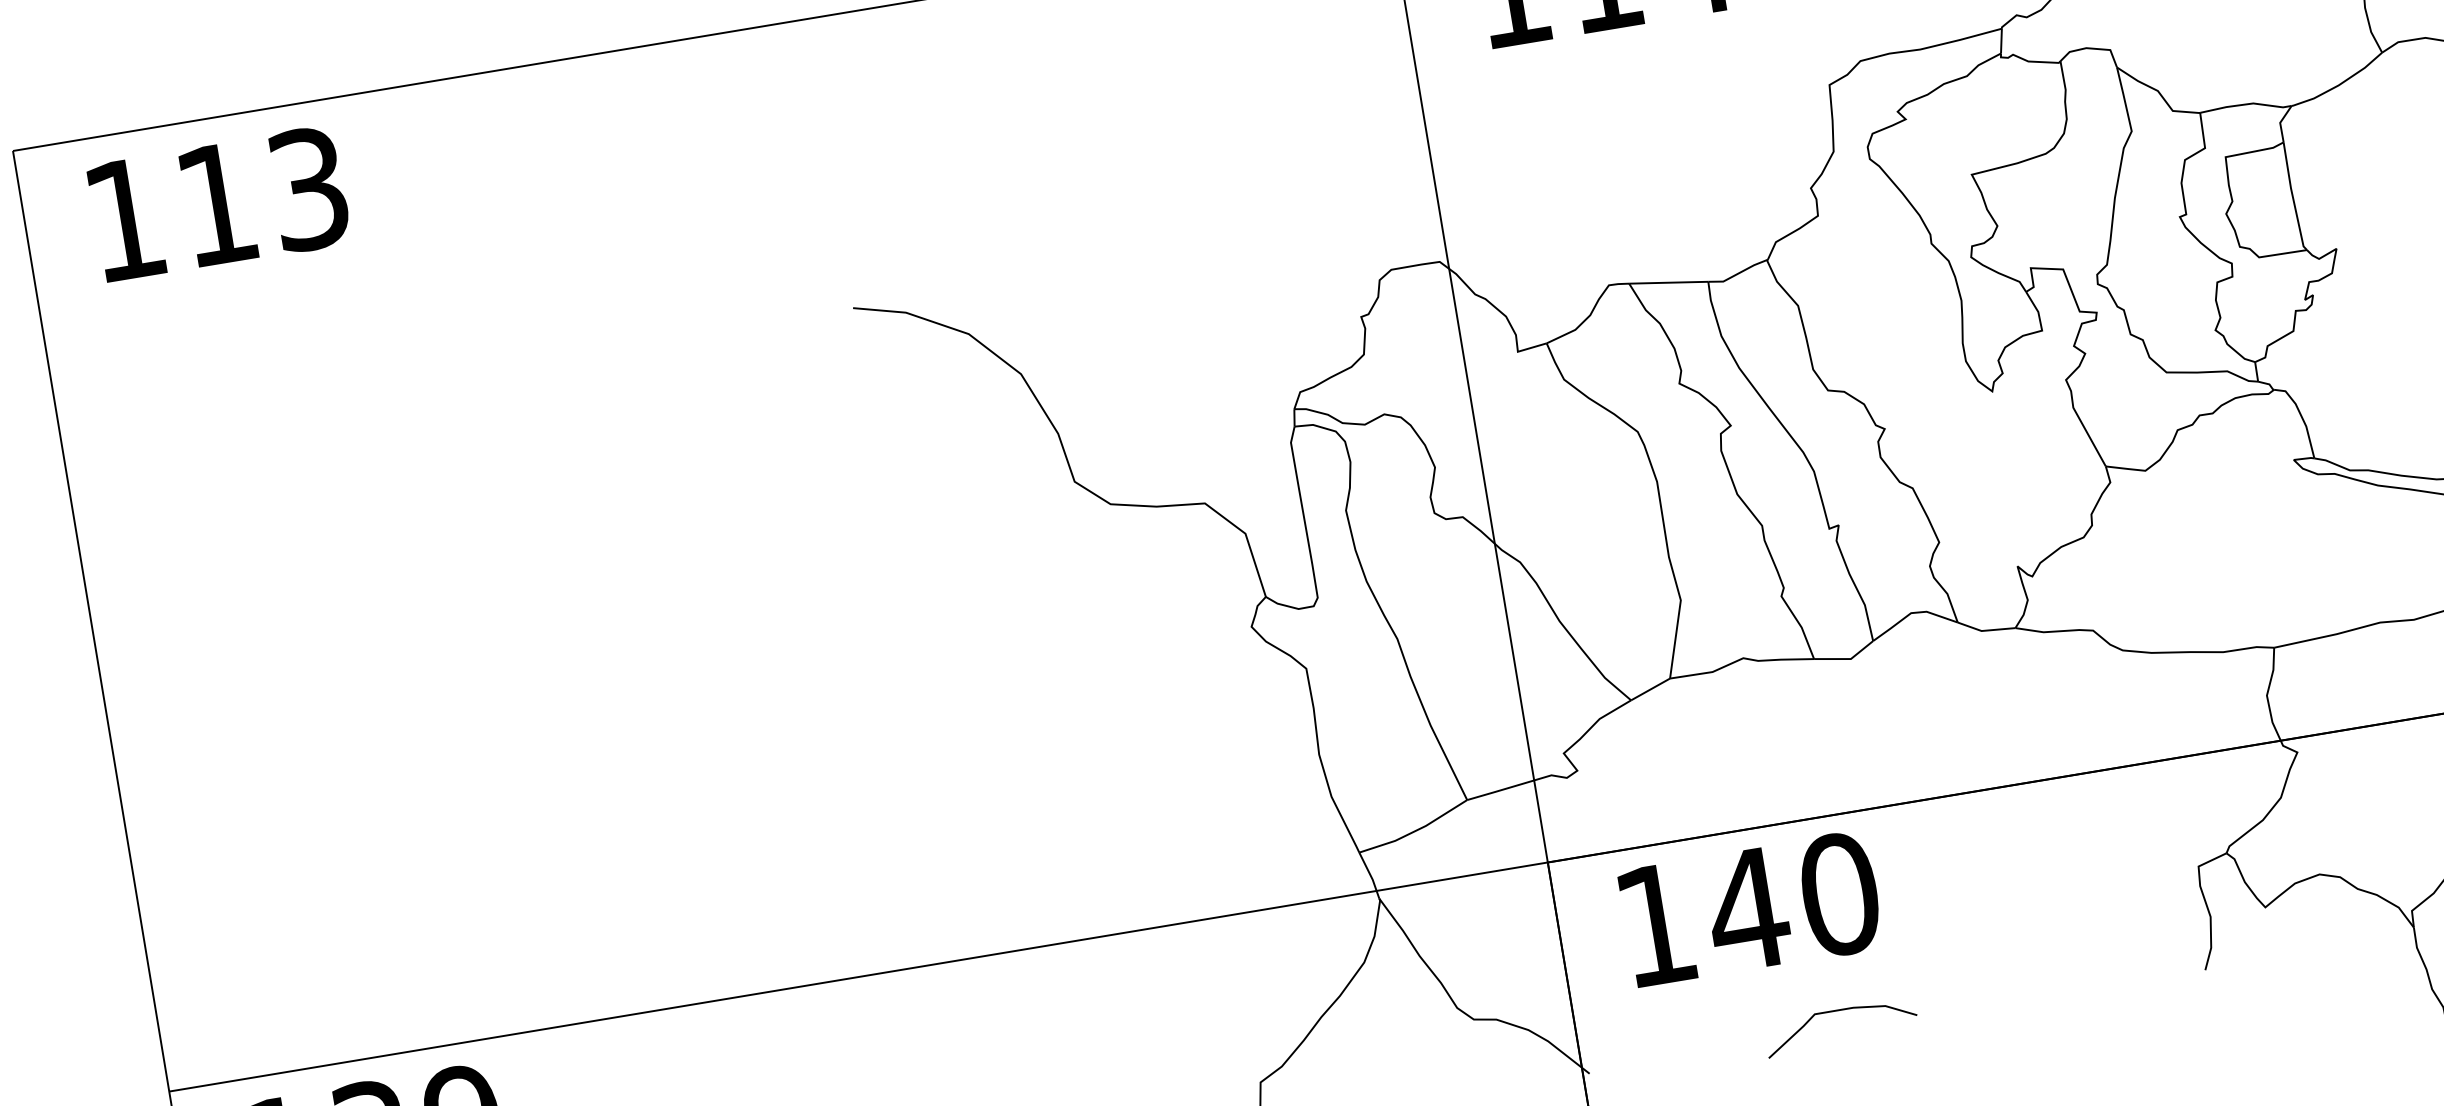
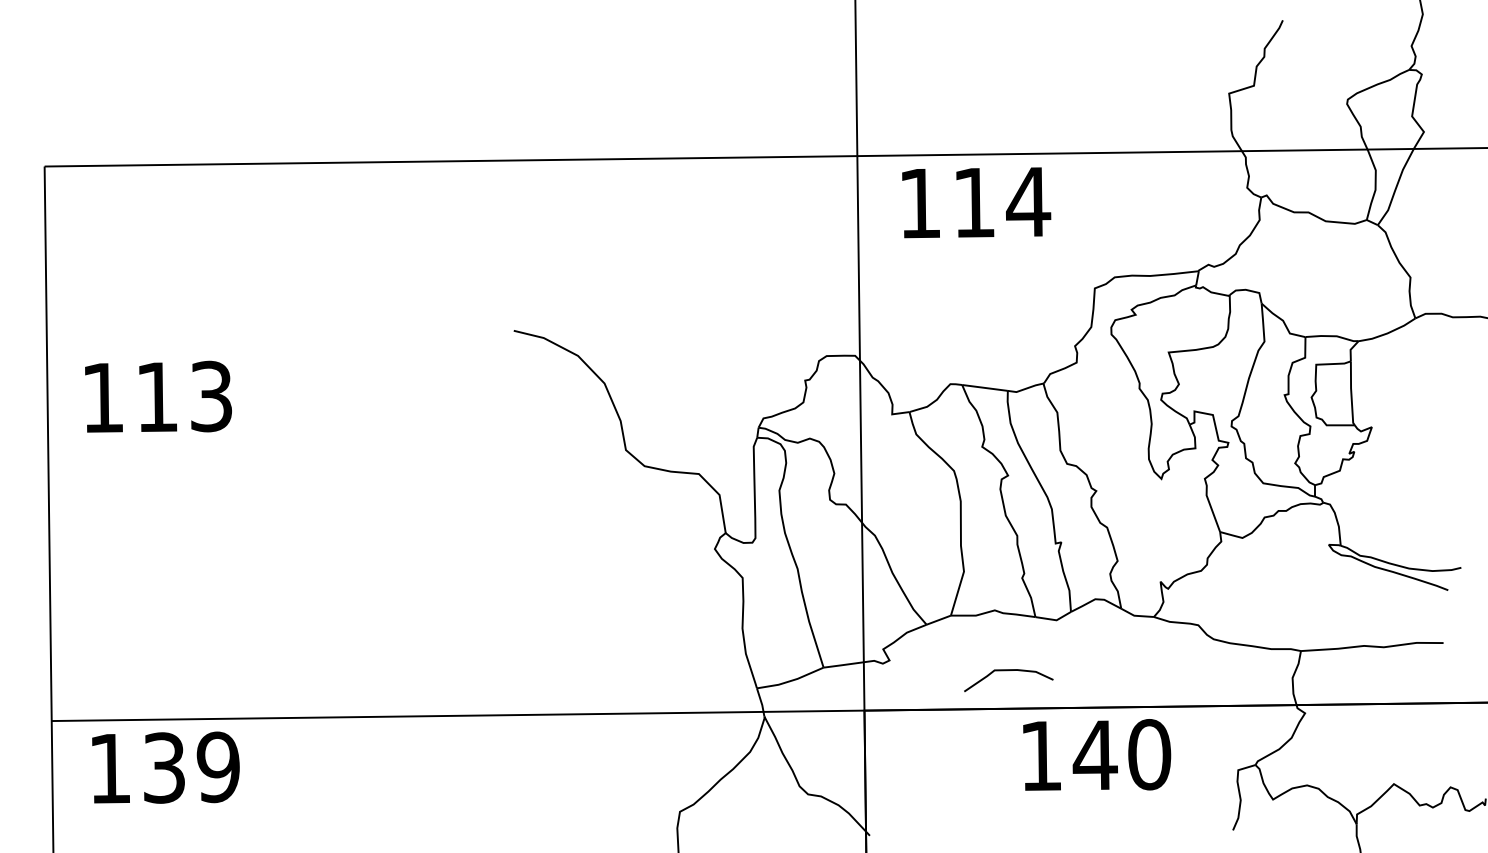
text: (218, 202) -> (158, 396), moved
text: (1751, 907) -> (1097, 754), moved
curve: (1838, 1012) -> (1008, 671), moved

